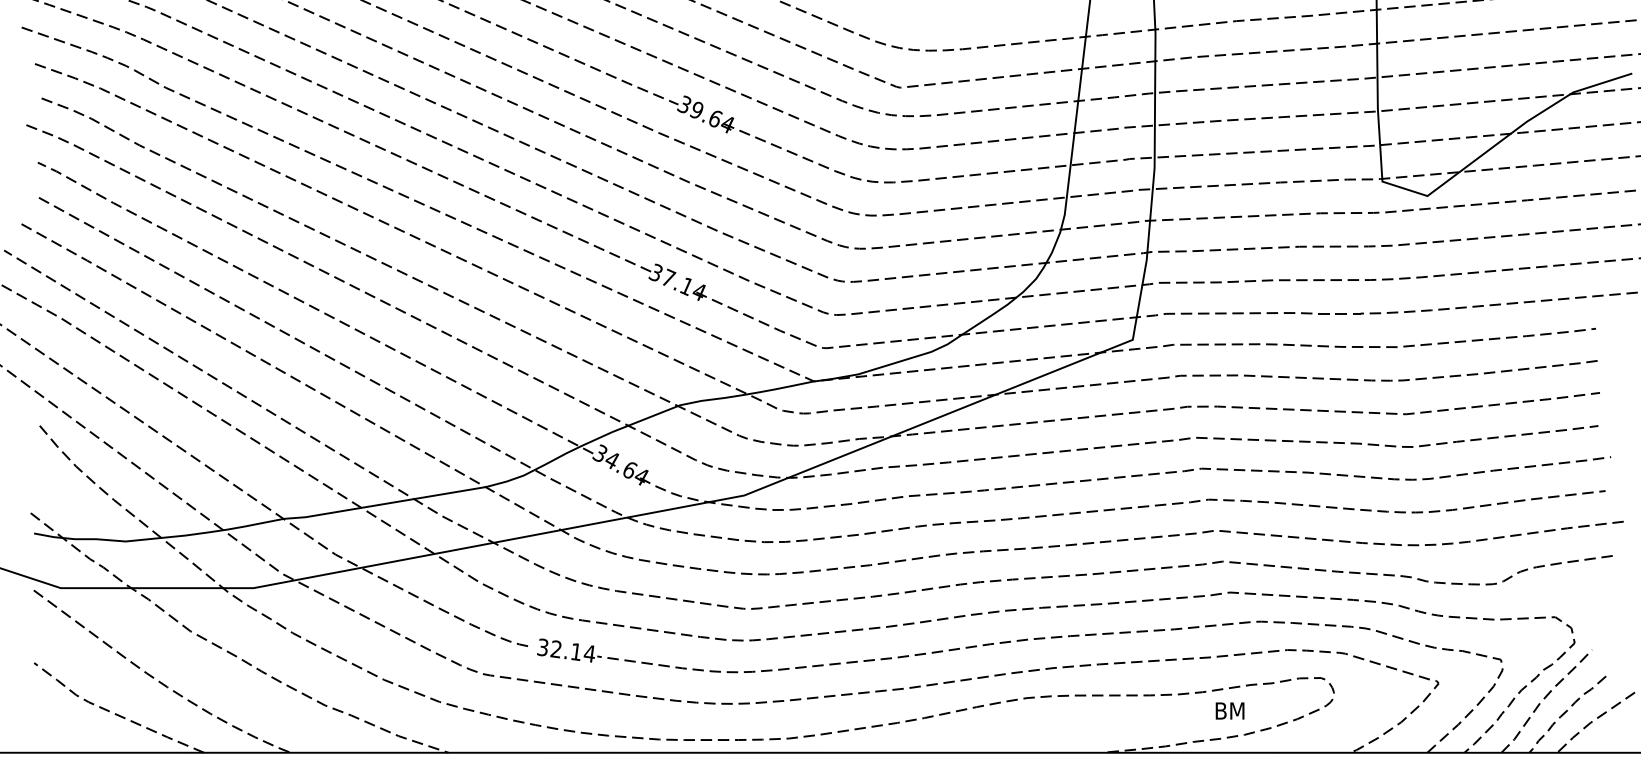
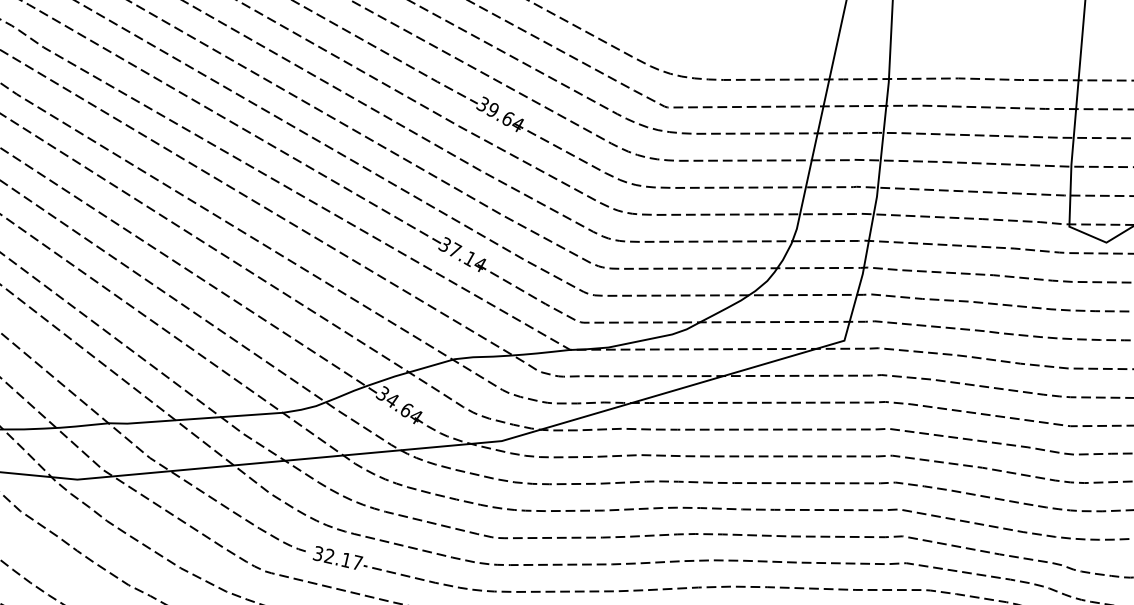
text: (589, 653) -> (357, 562), 32.14 -> 32.17

